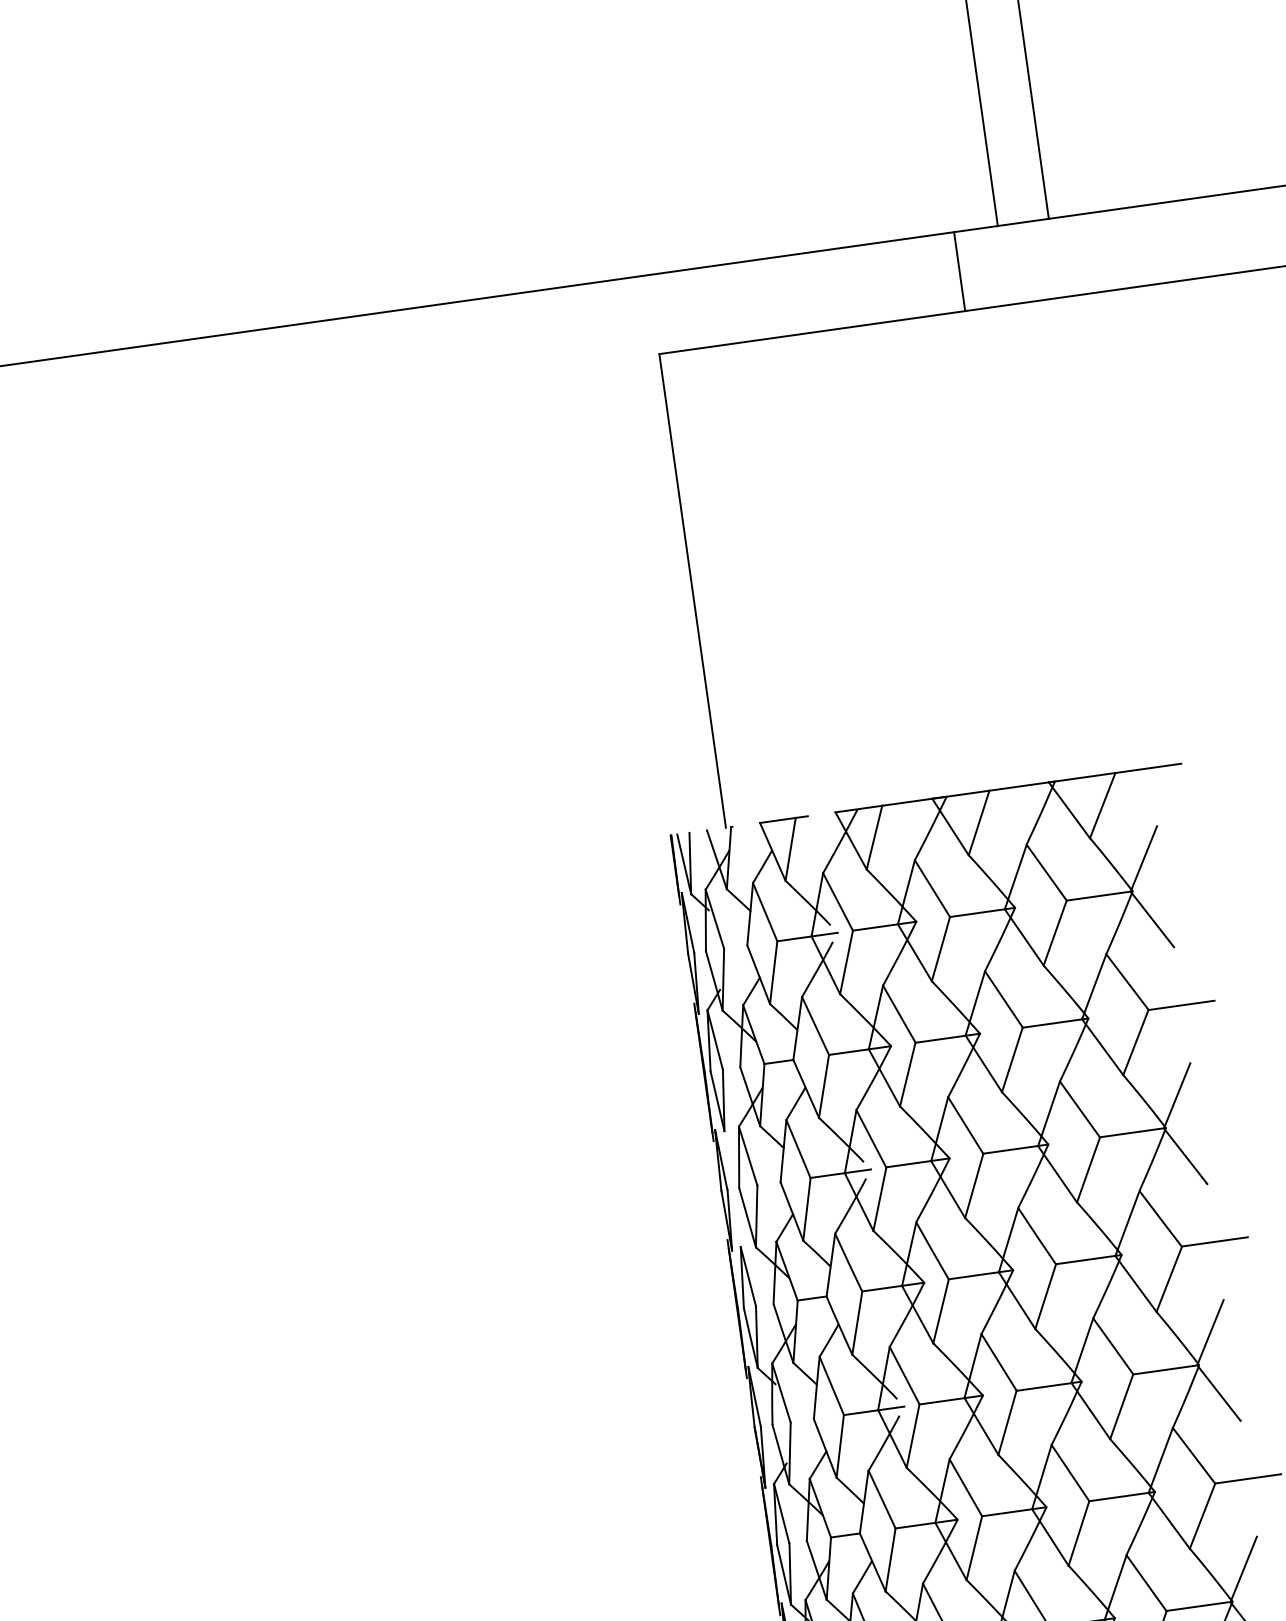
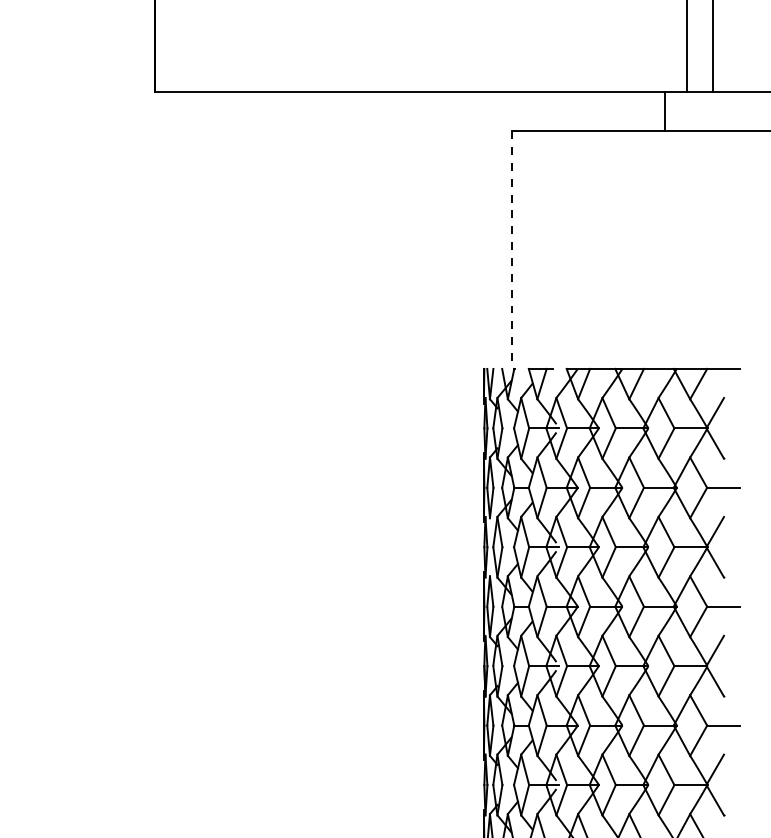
line: (692, 591) -> (511, 250), solid -> dashed

